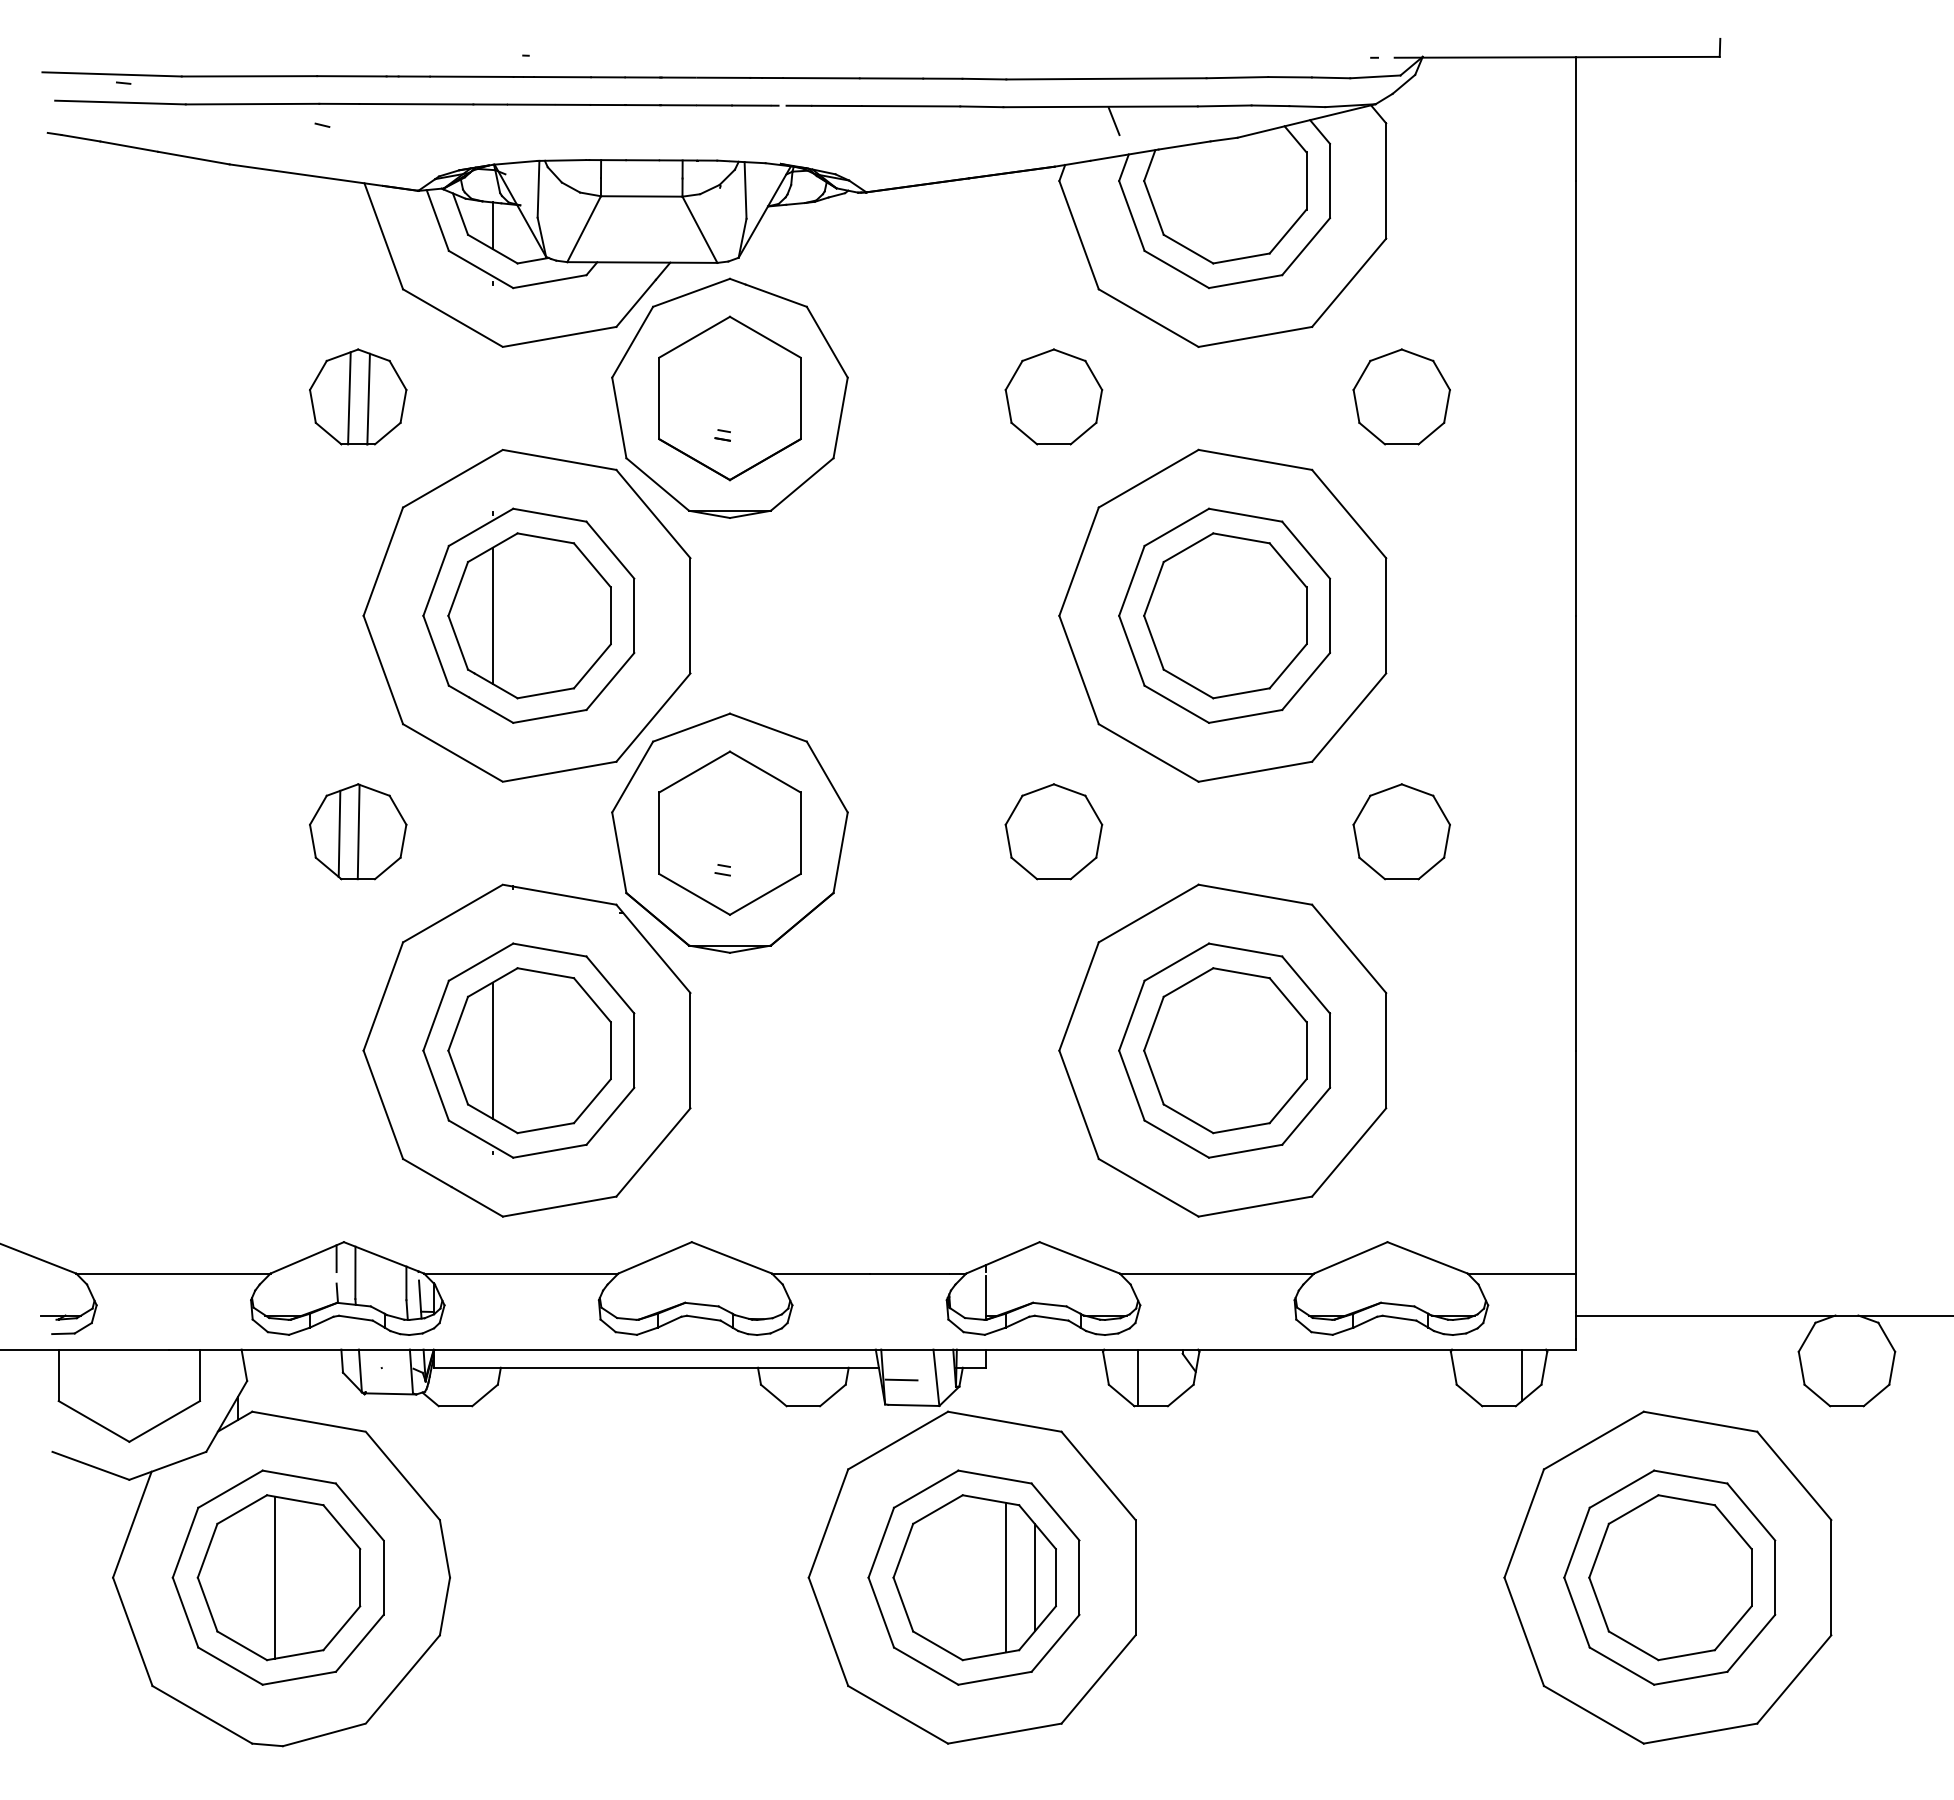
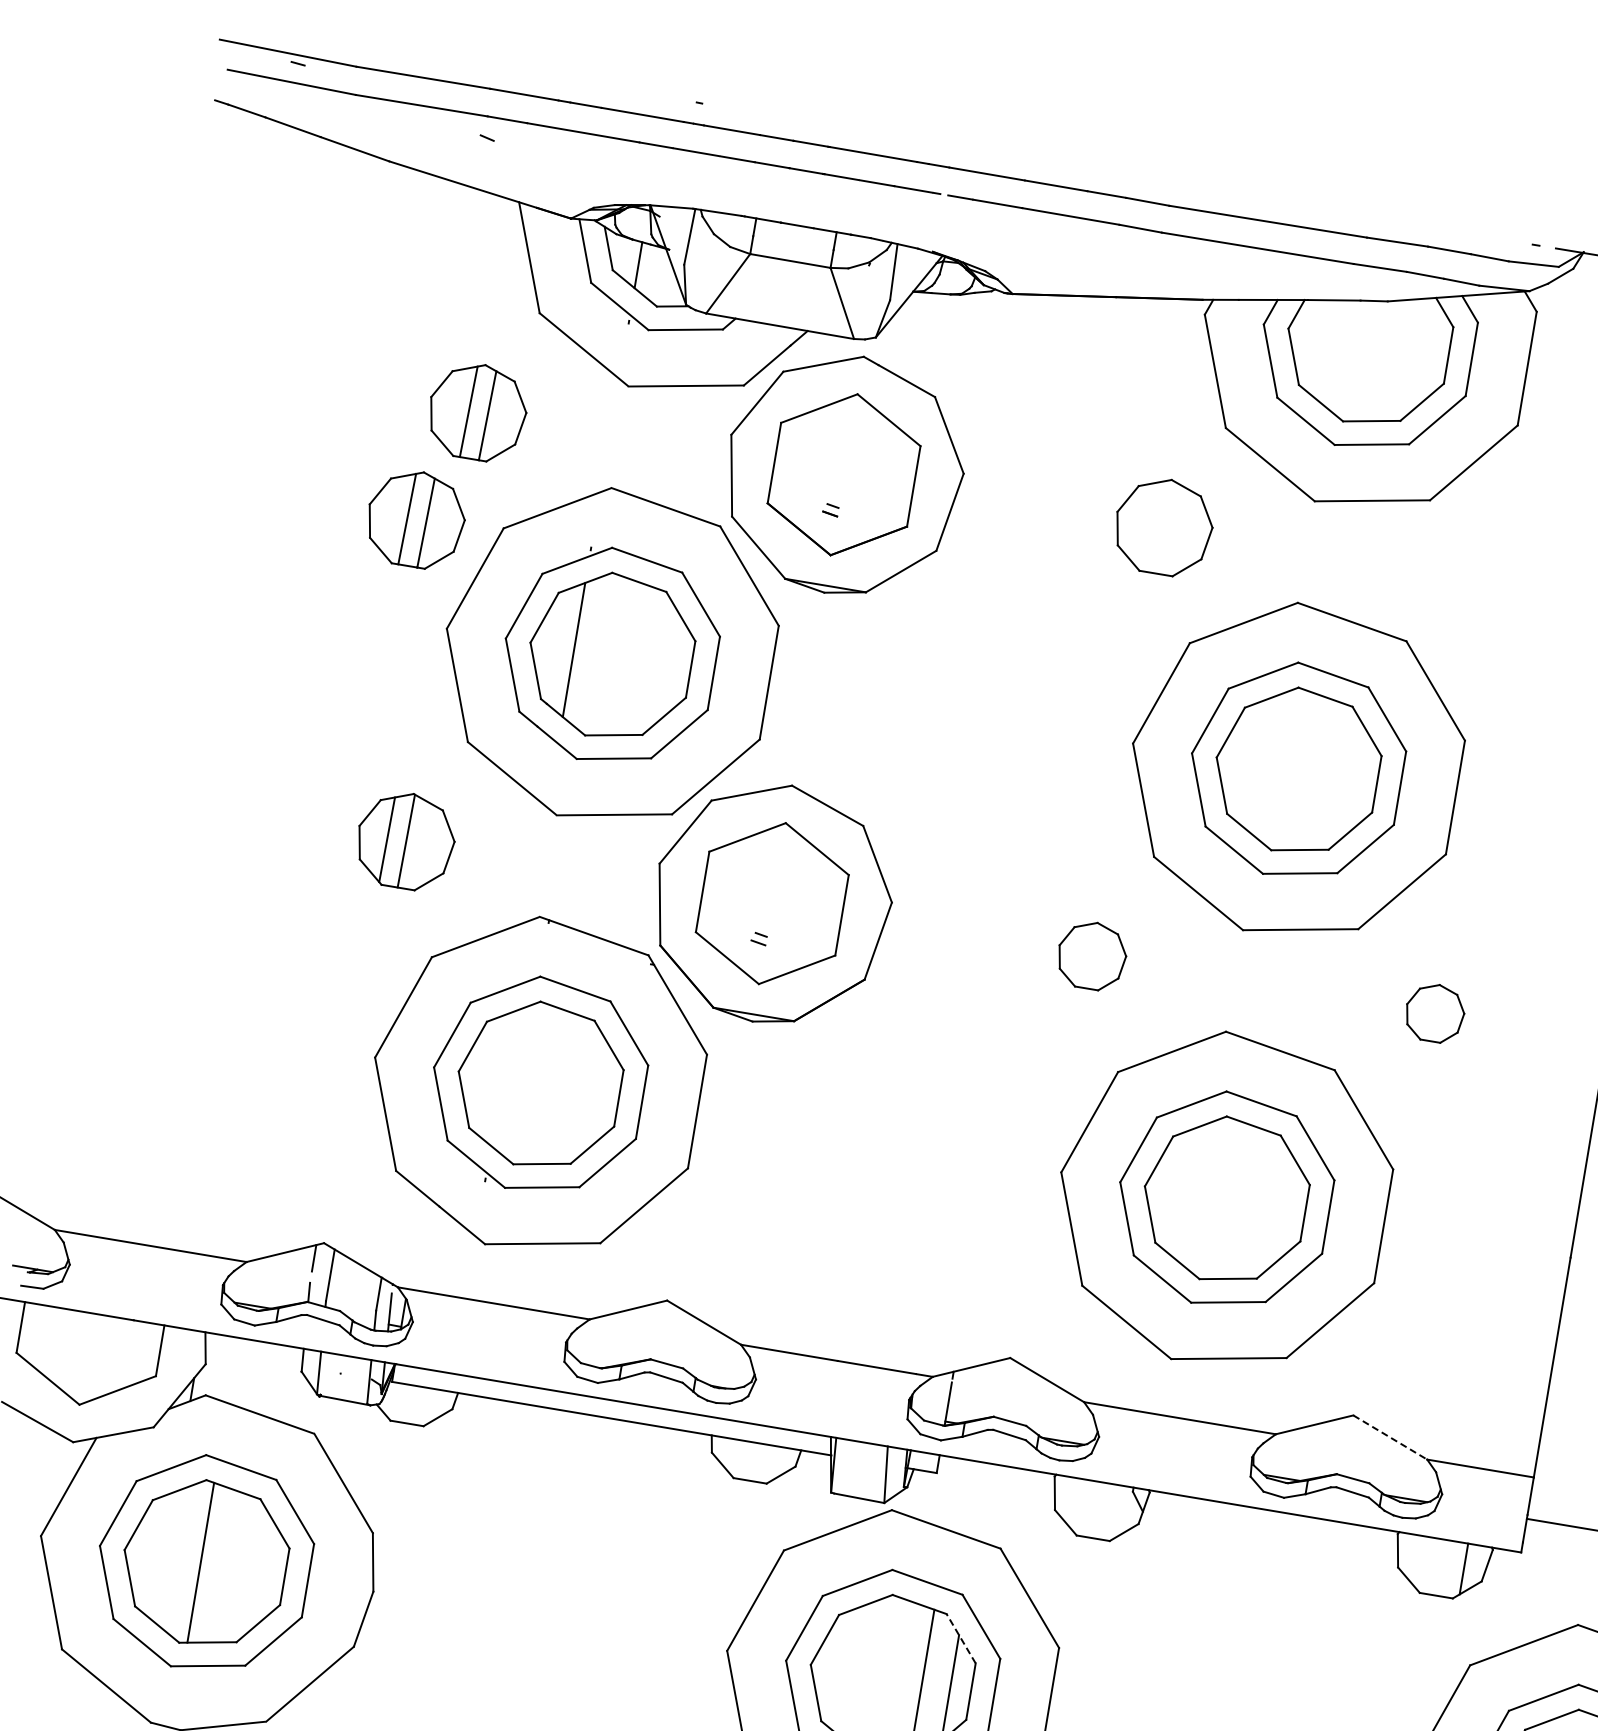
line: (1113, 121) -> (1268, 264), removed
part: (1401, 396) -> (1506, 583), removed
part: (315, 512) -> (416, 518), added
part: (1053, 831) -> (1091, 955), size x0.7
part: (1401, 831) -> (1434, 1012), size x0.6
line: (492, 1050) -> (502, 1078), removed
line: (1428, 1258) -> (1391, 1438), solid -> dashed
line: (1138, 1377) -> (1085, 1507), removed
line: (901, 1379) -> (851, 1470), removed
line: (1037, 1527) -> (961, 1639), solid -> dashed

